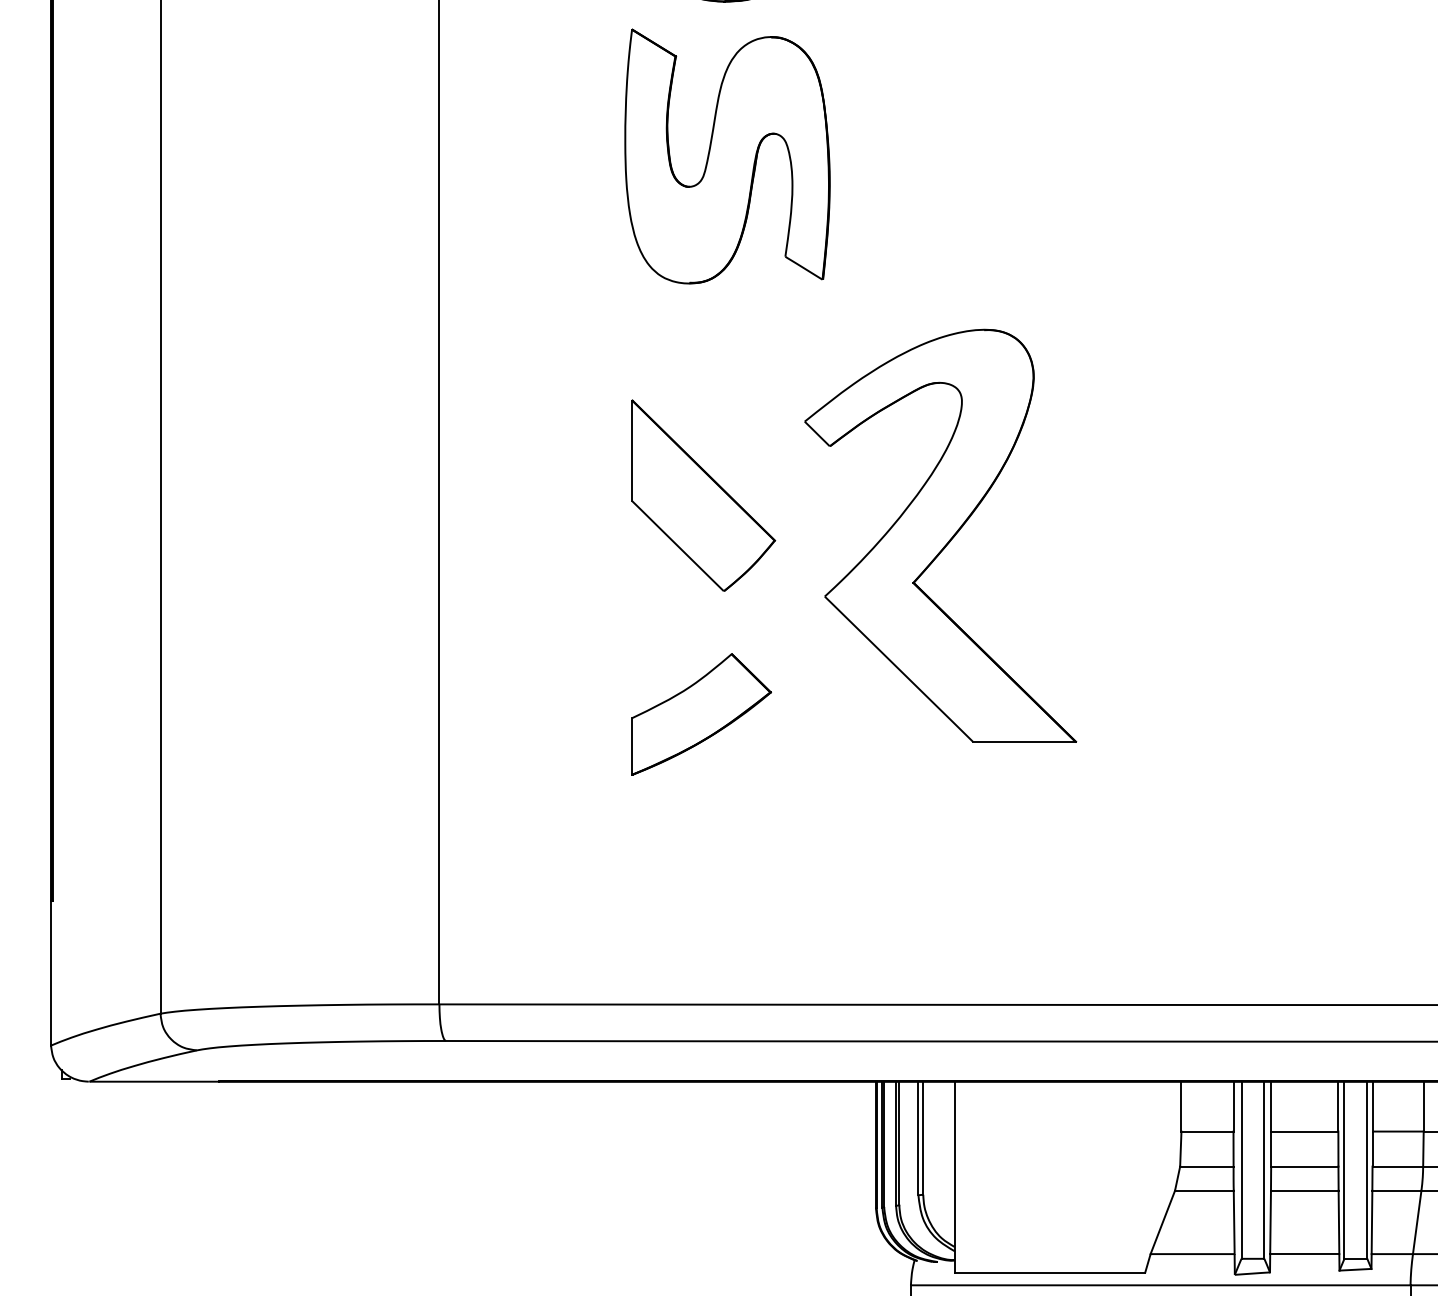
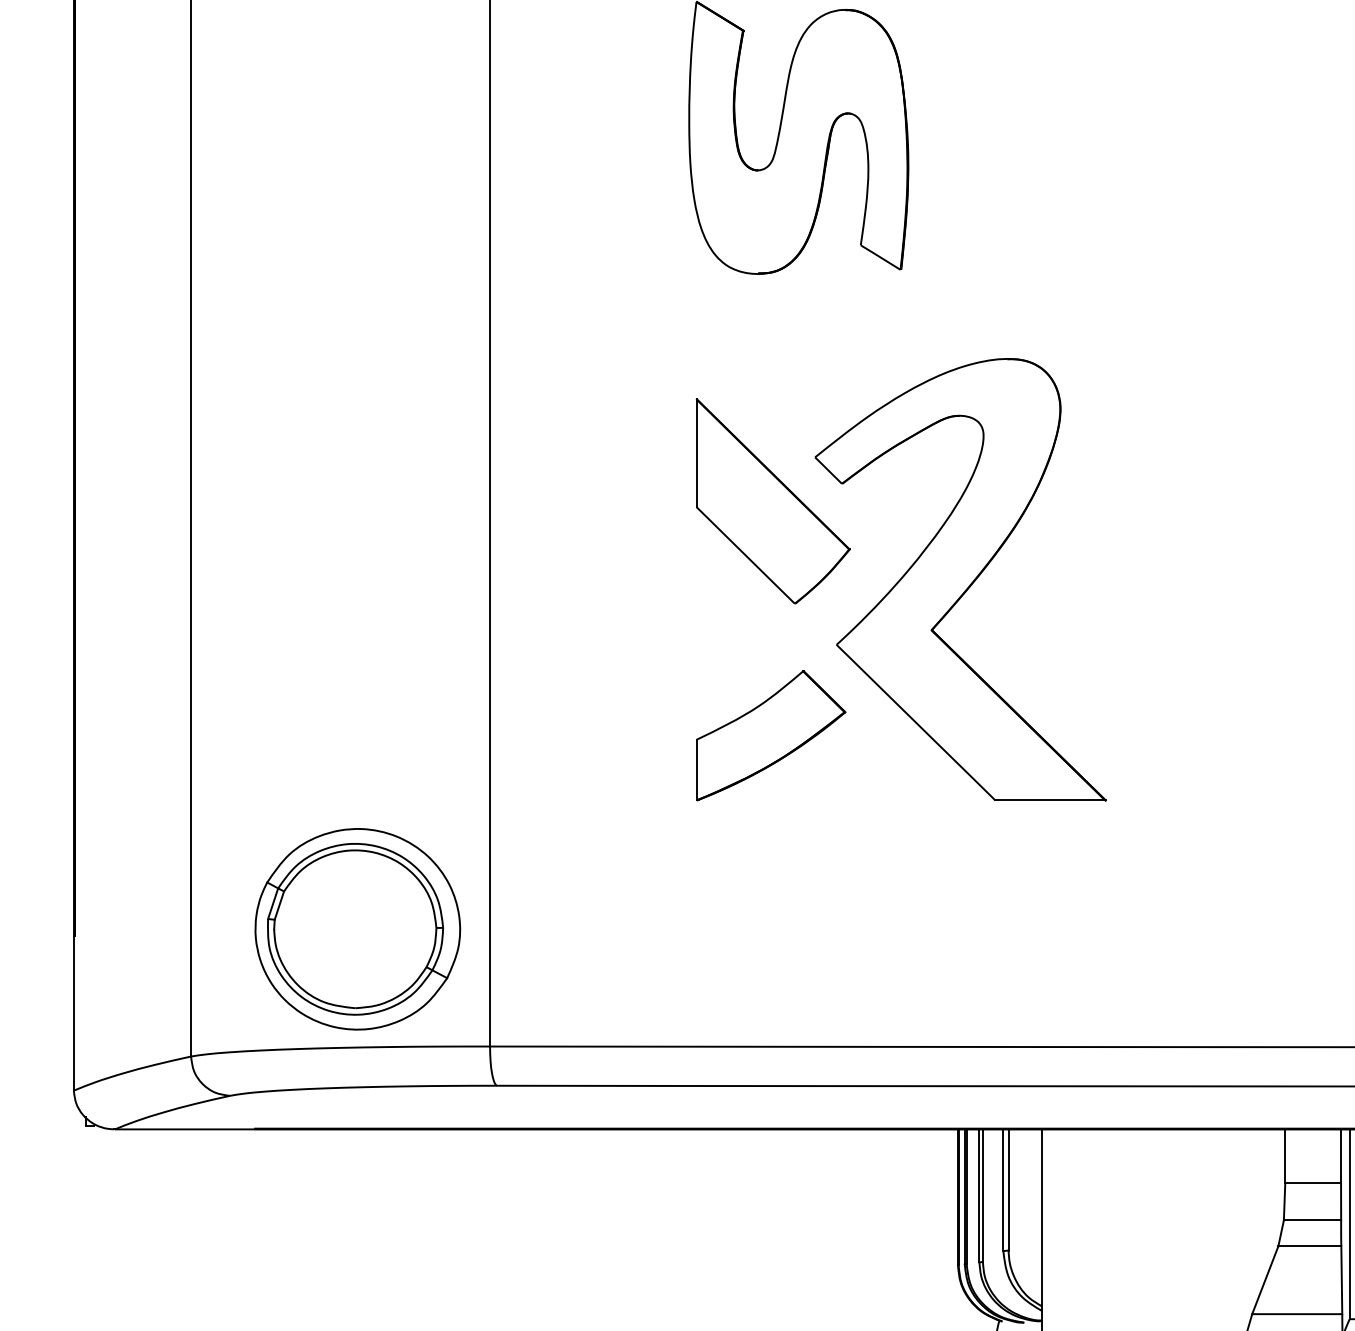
part: (940, 535) -> (960, 579), moved
part: (315, 894) -> (357, 928), added

